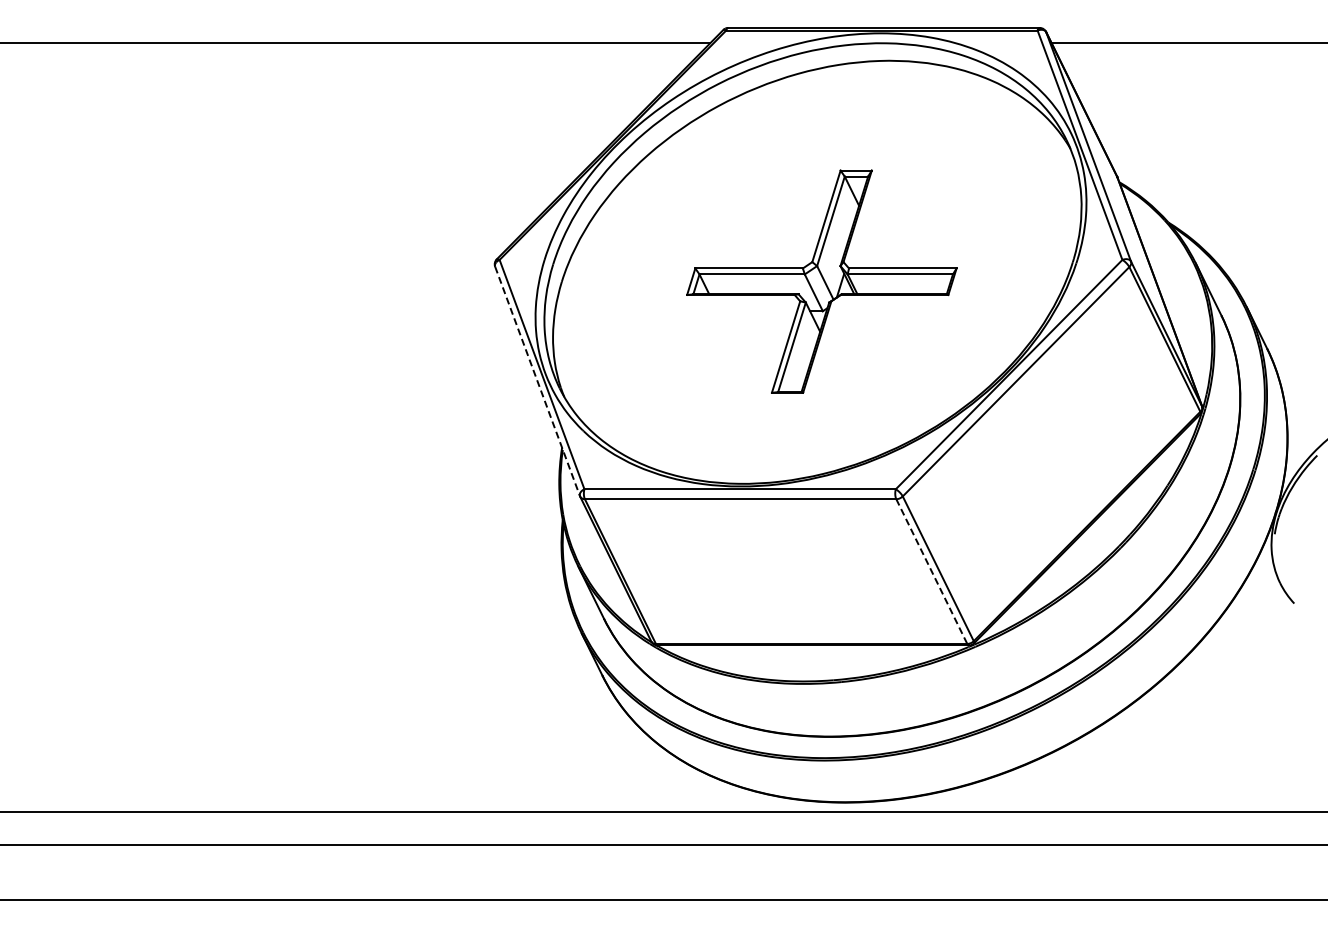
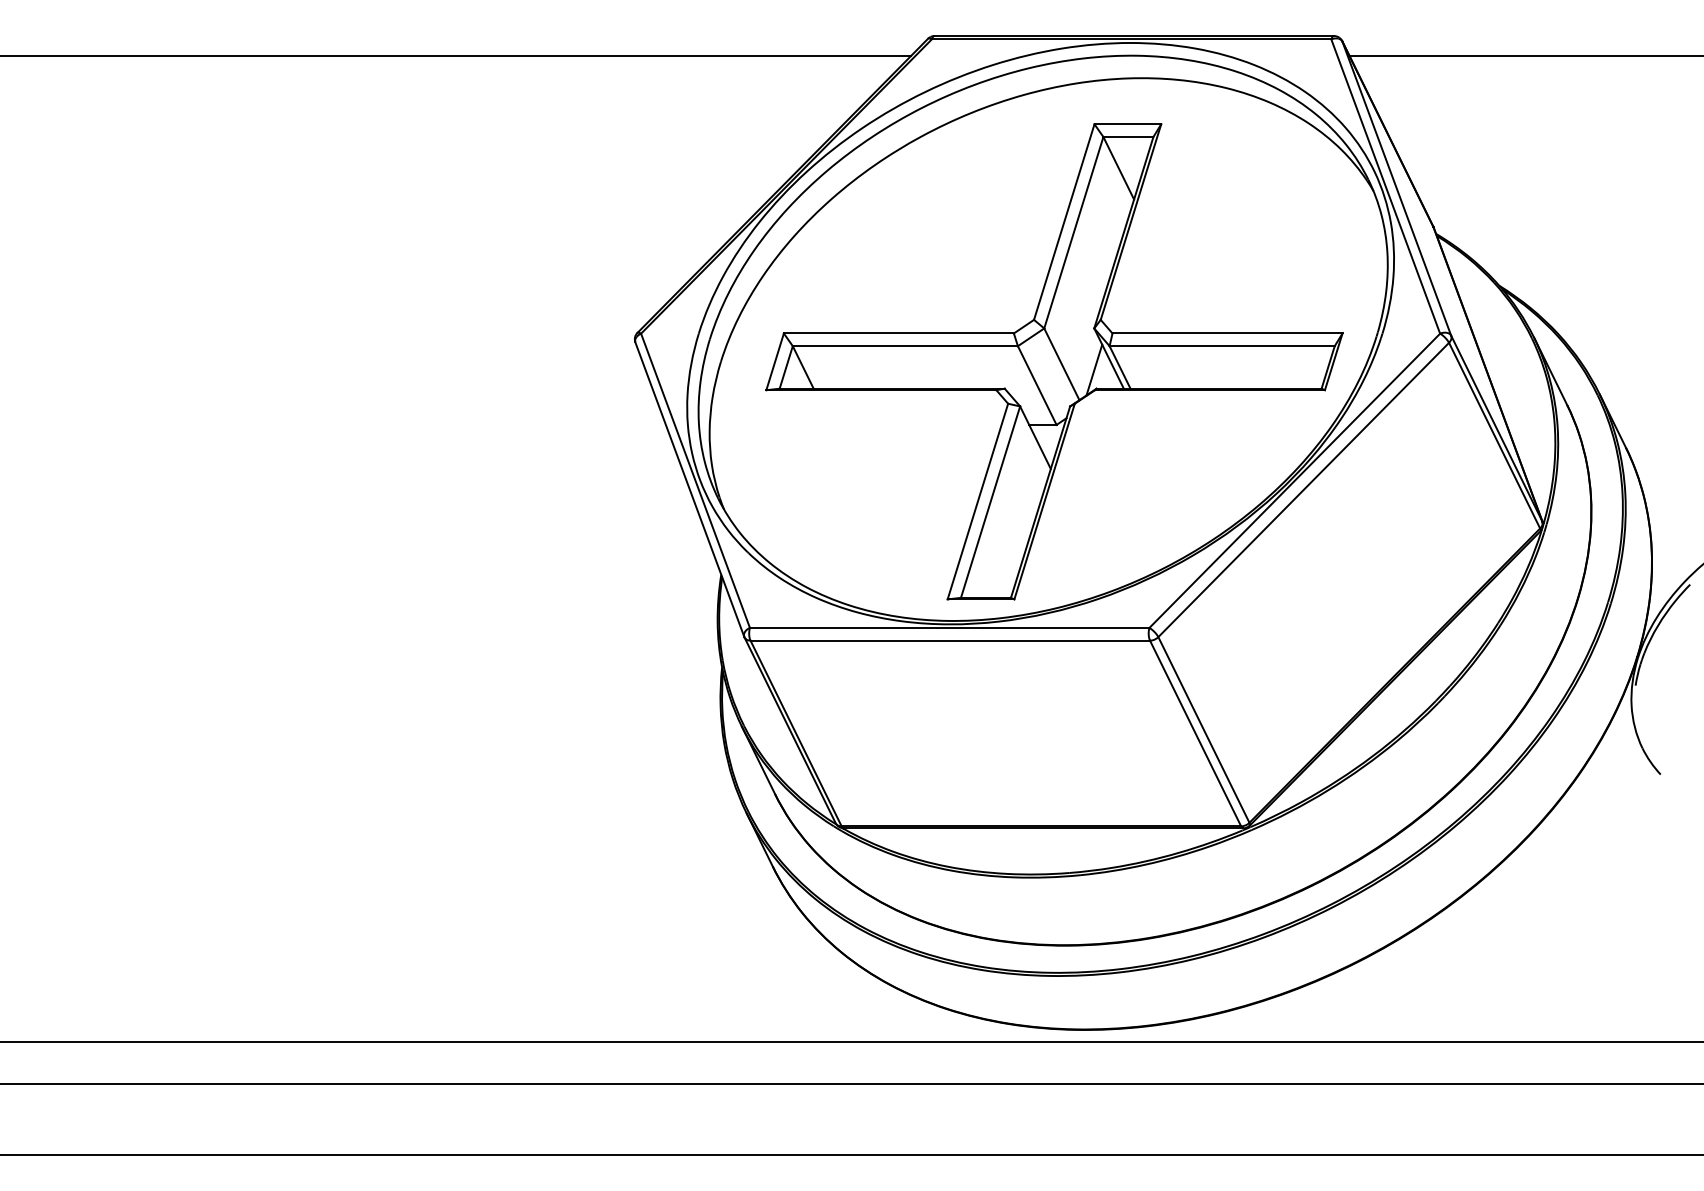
part: (821, 281) -> (1054, 361), size x1.67
line: (537, 381) -> (689, 489), dashed -> solid
line: (931, 571) -> (1195, 733), dashed -> solid

